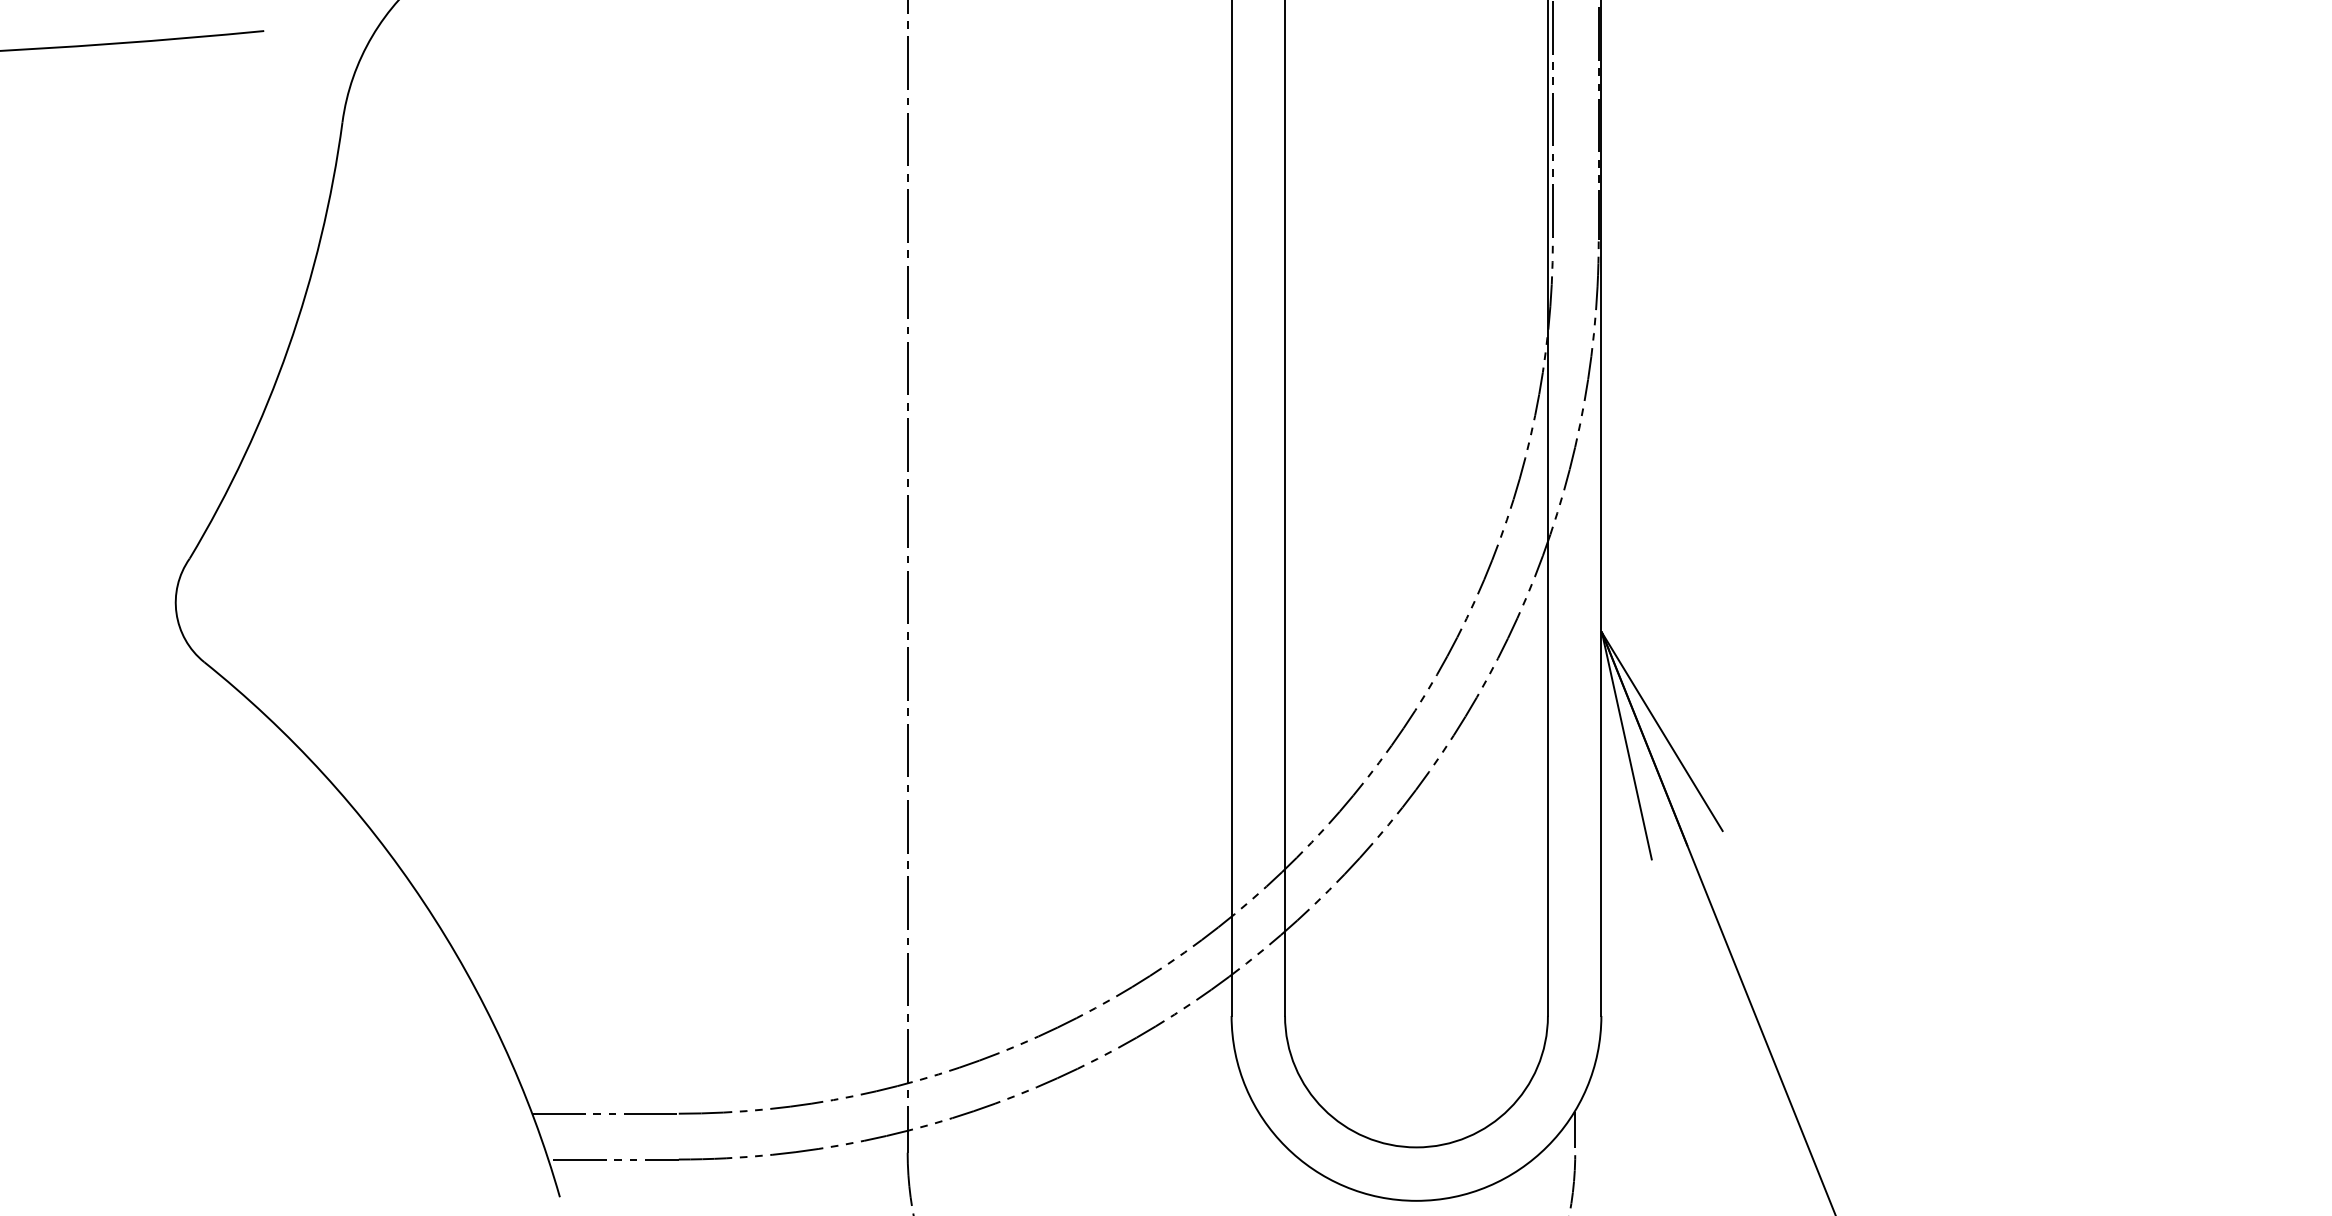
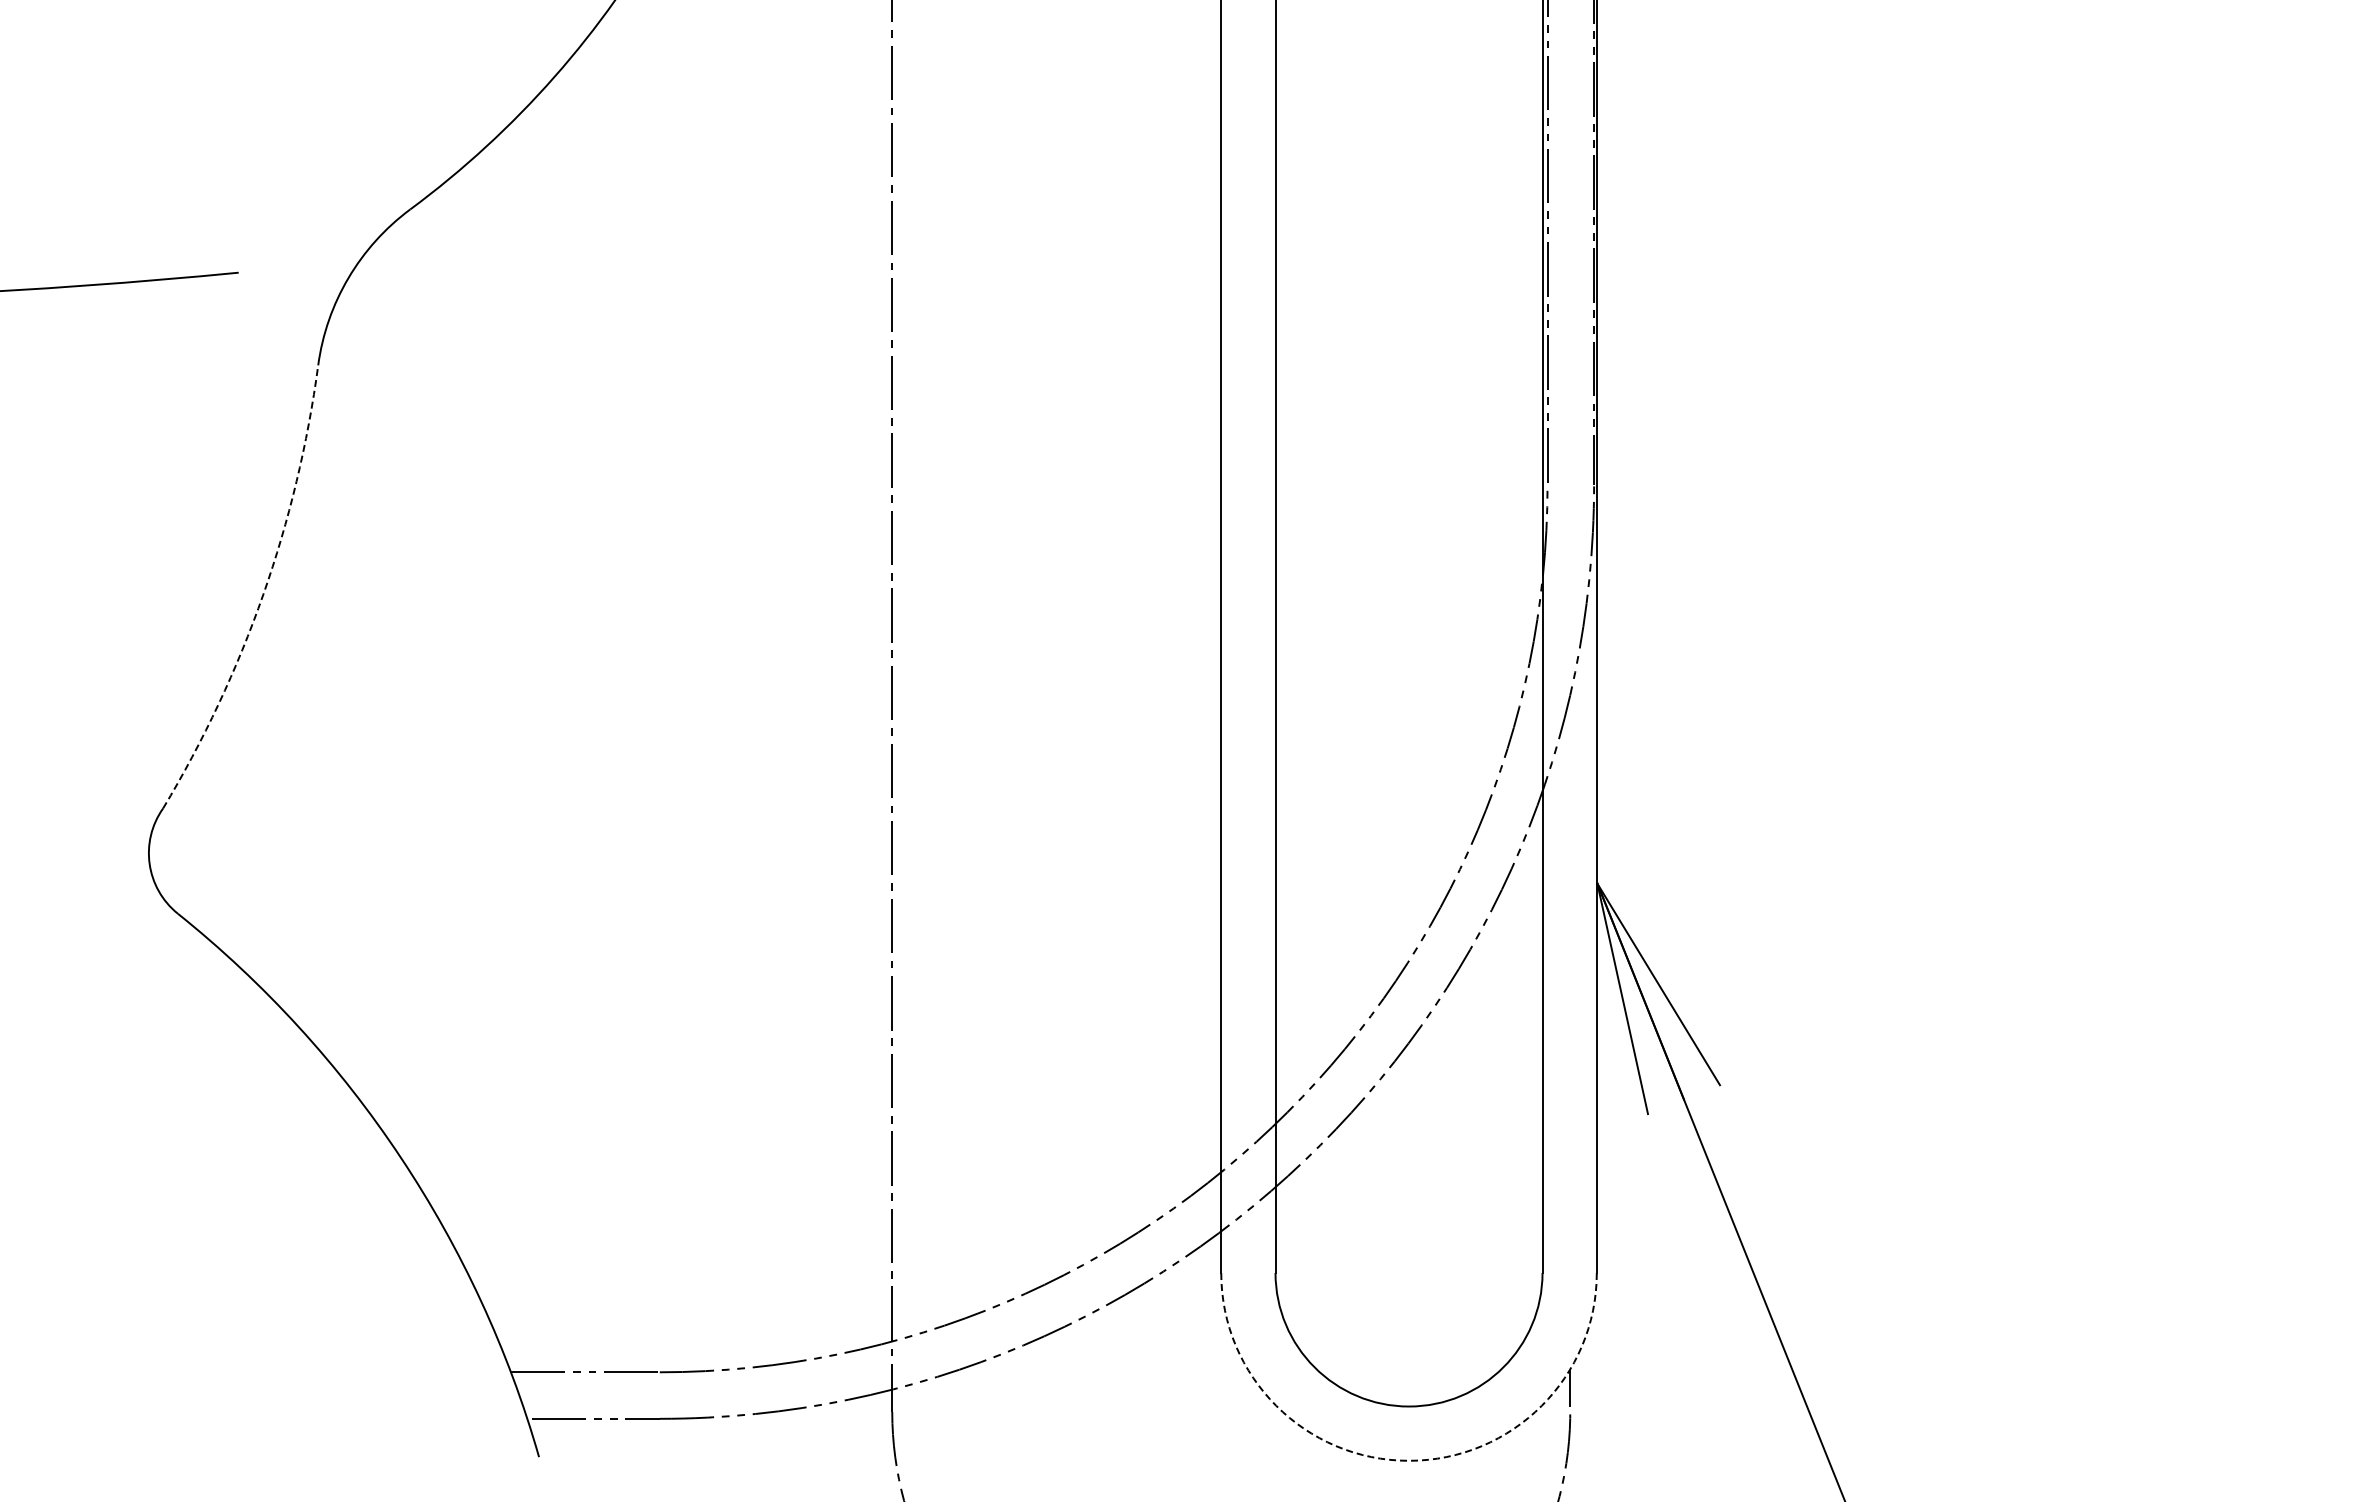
arc: (288, 347) -> (263, 594), solid -> dashed
arc: (1416, 1200) -> (1409, 1460), solid -> dashed

